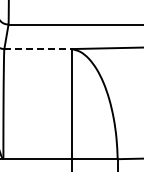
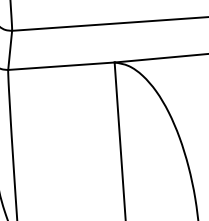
line: (38, 49) -> (62, 66), dashed -> solid

